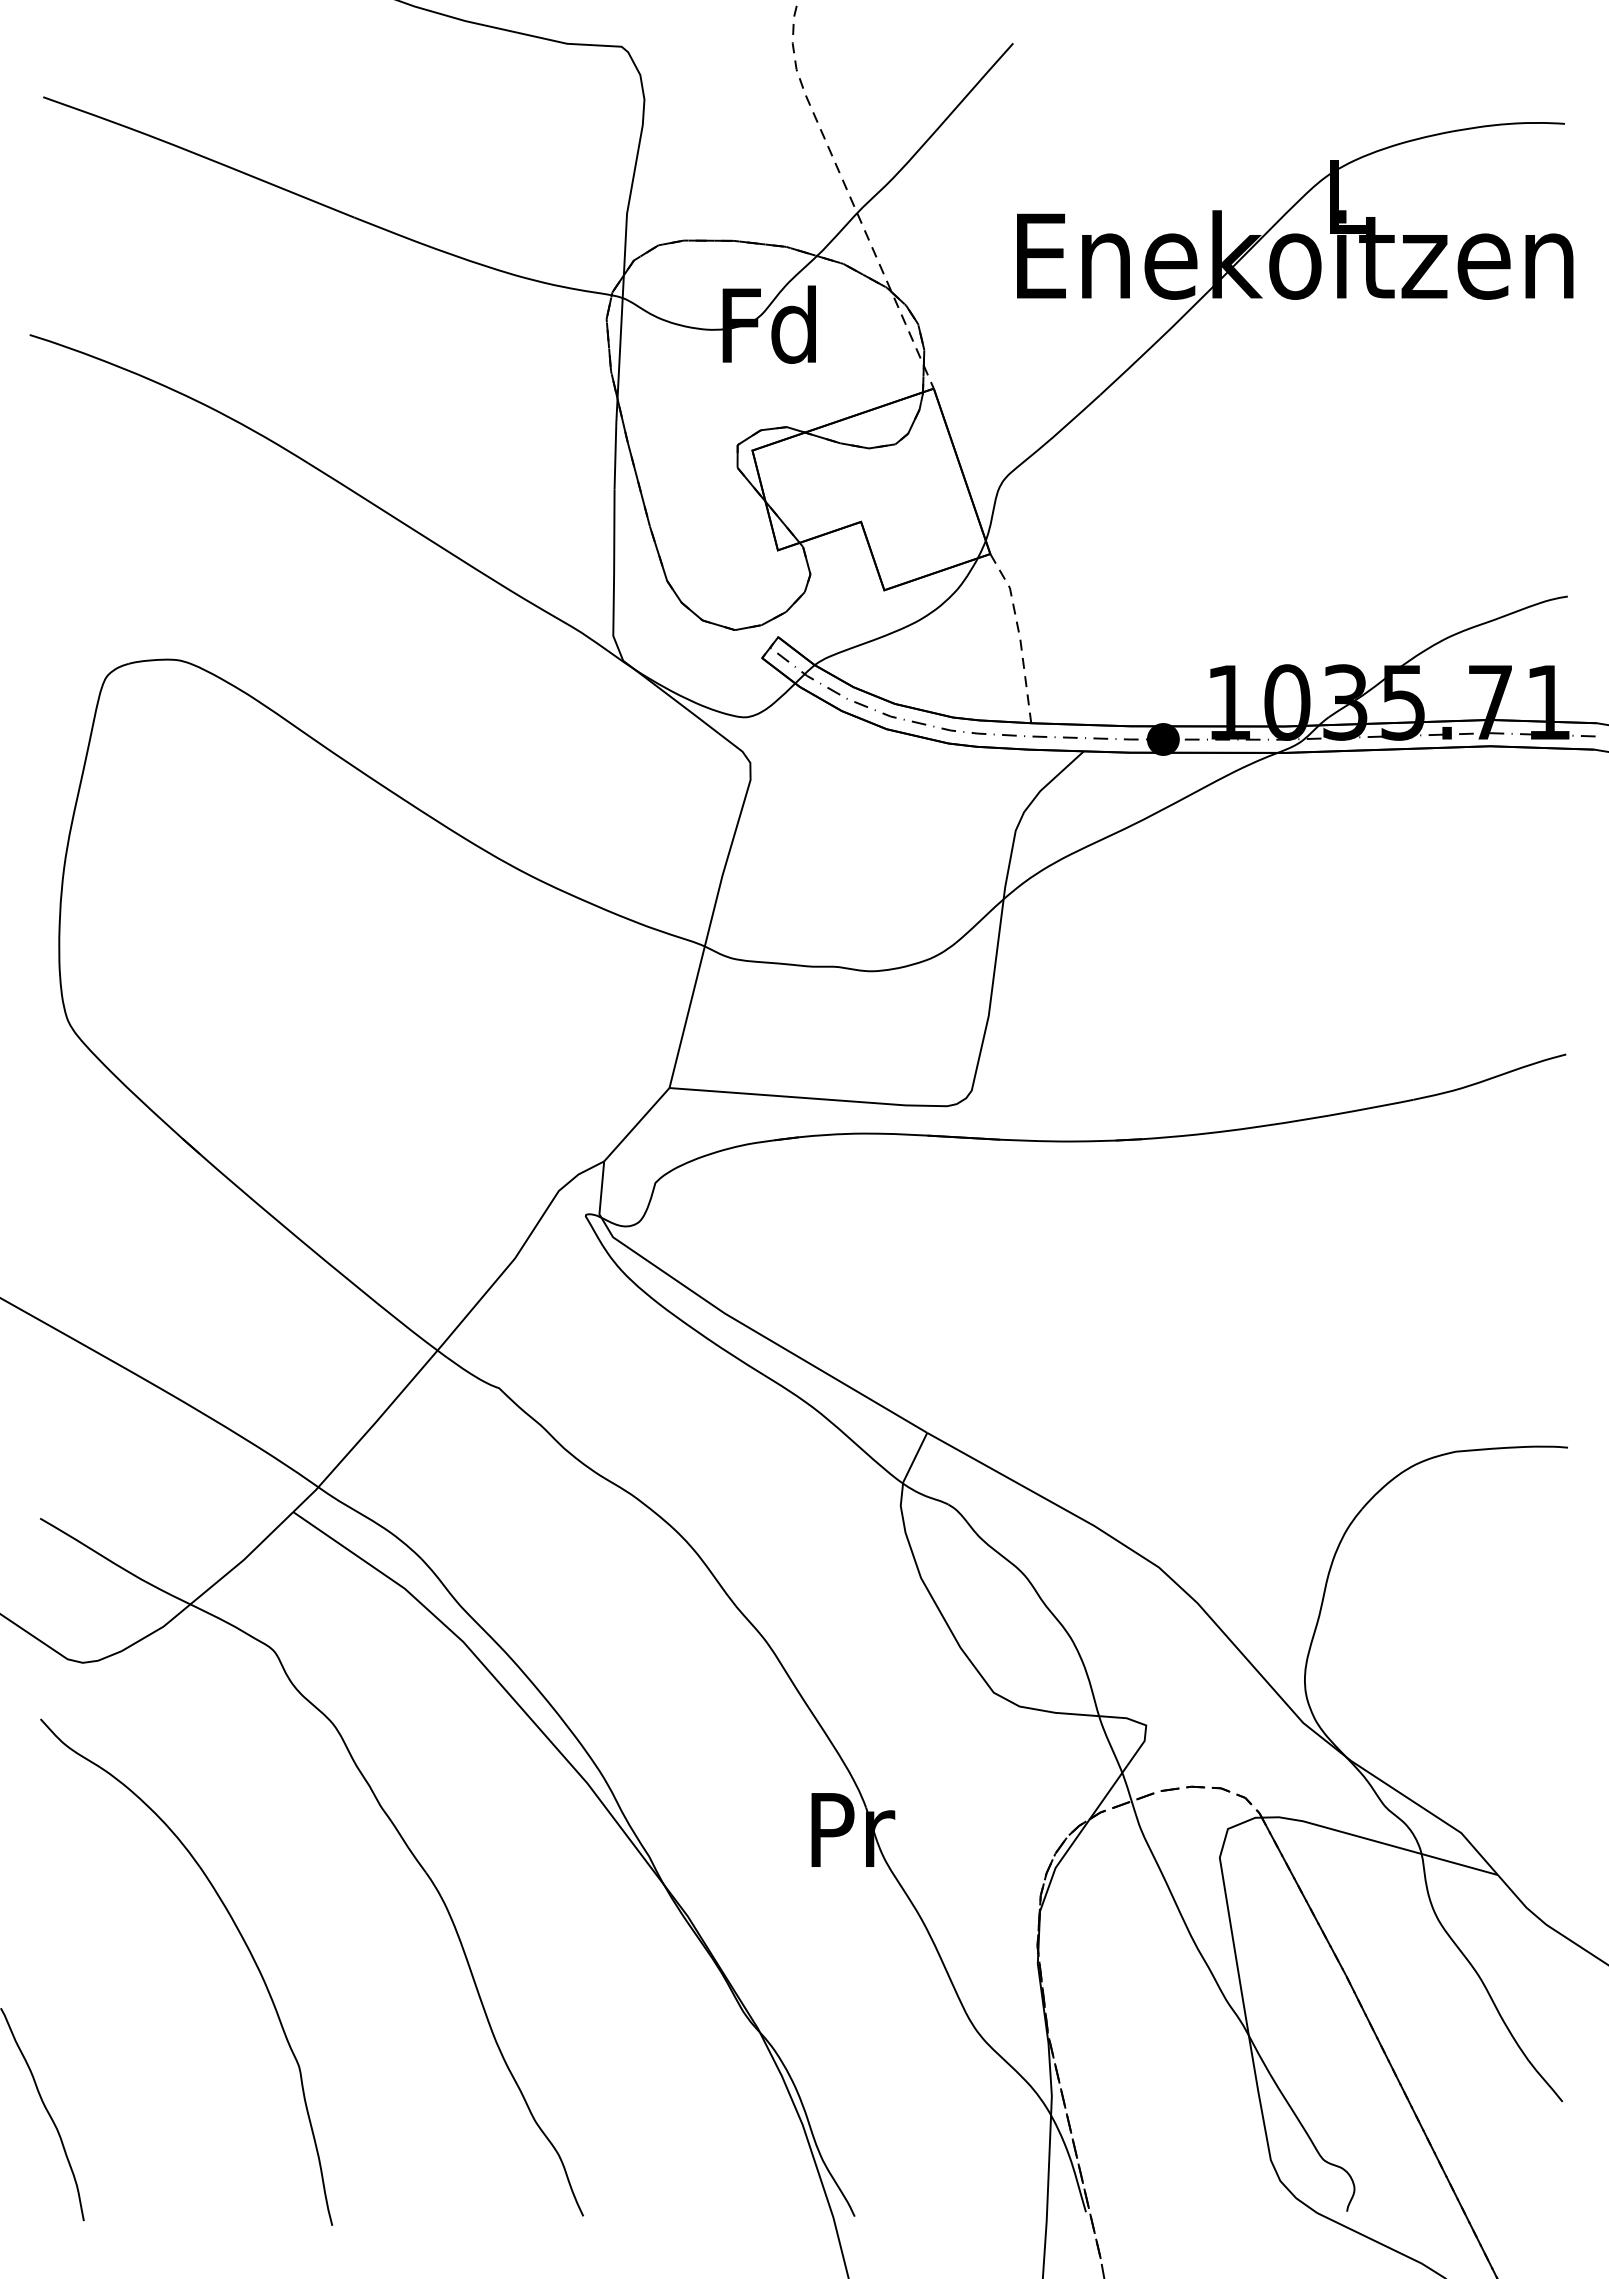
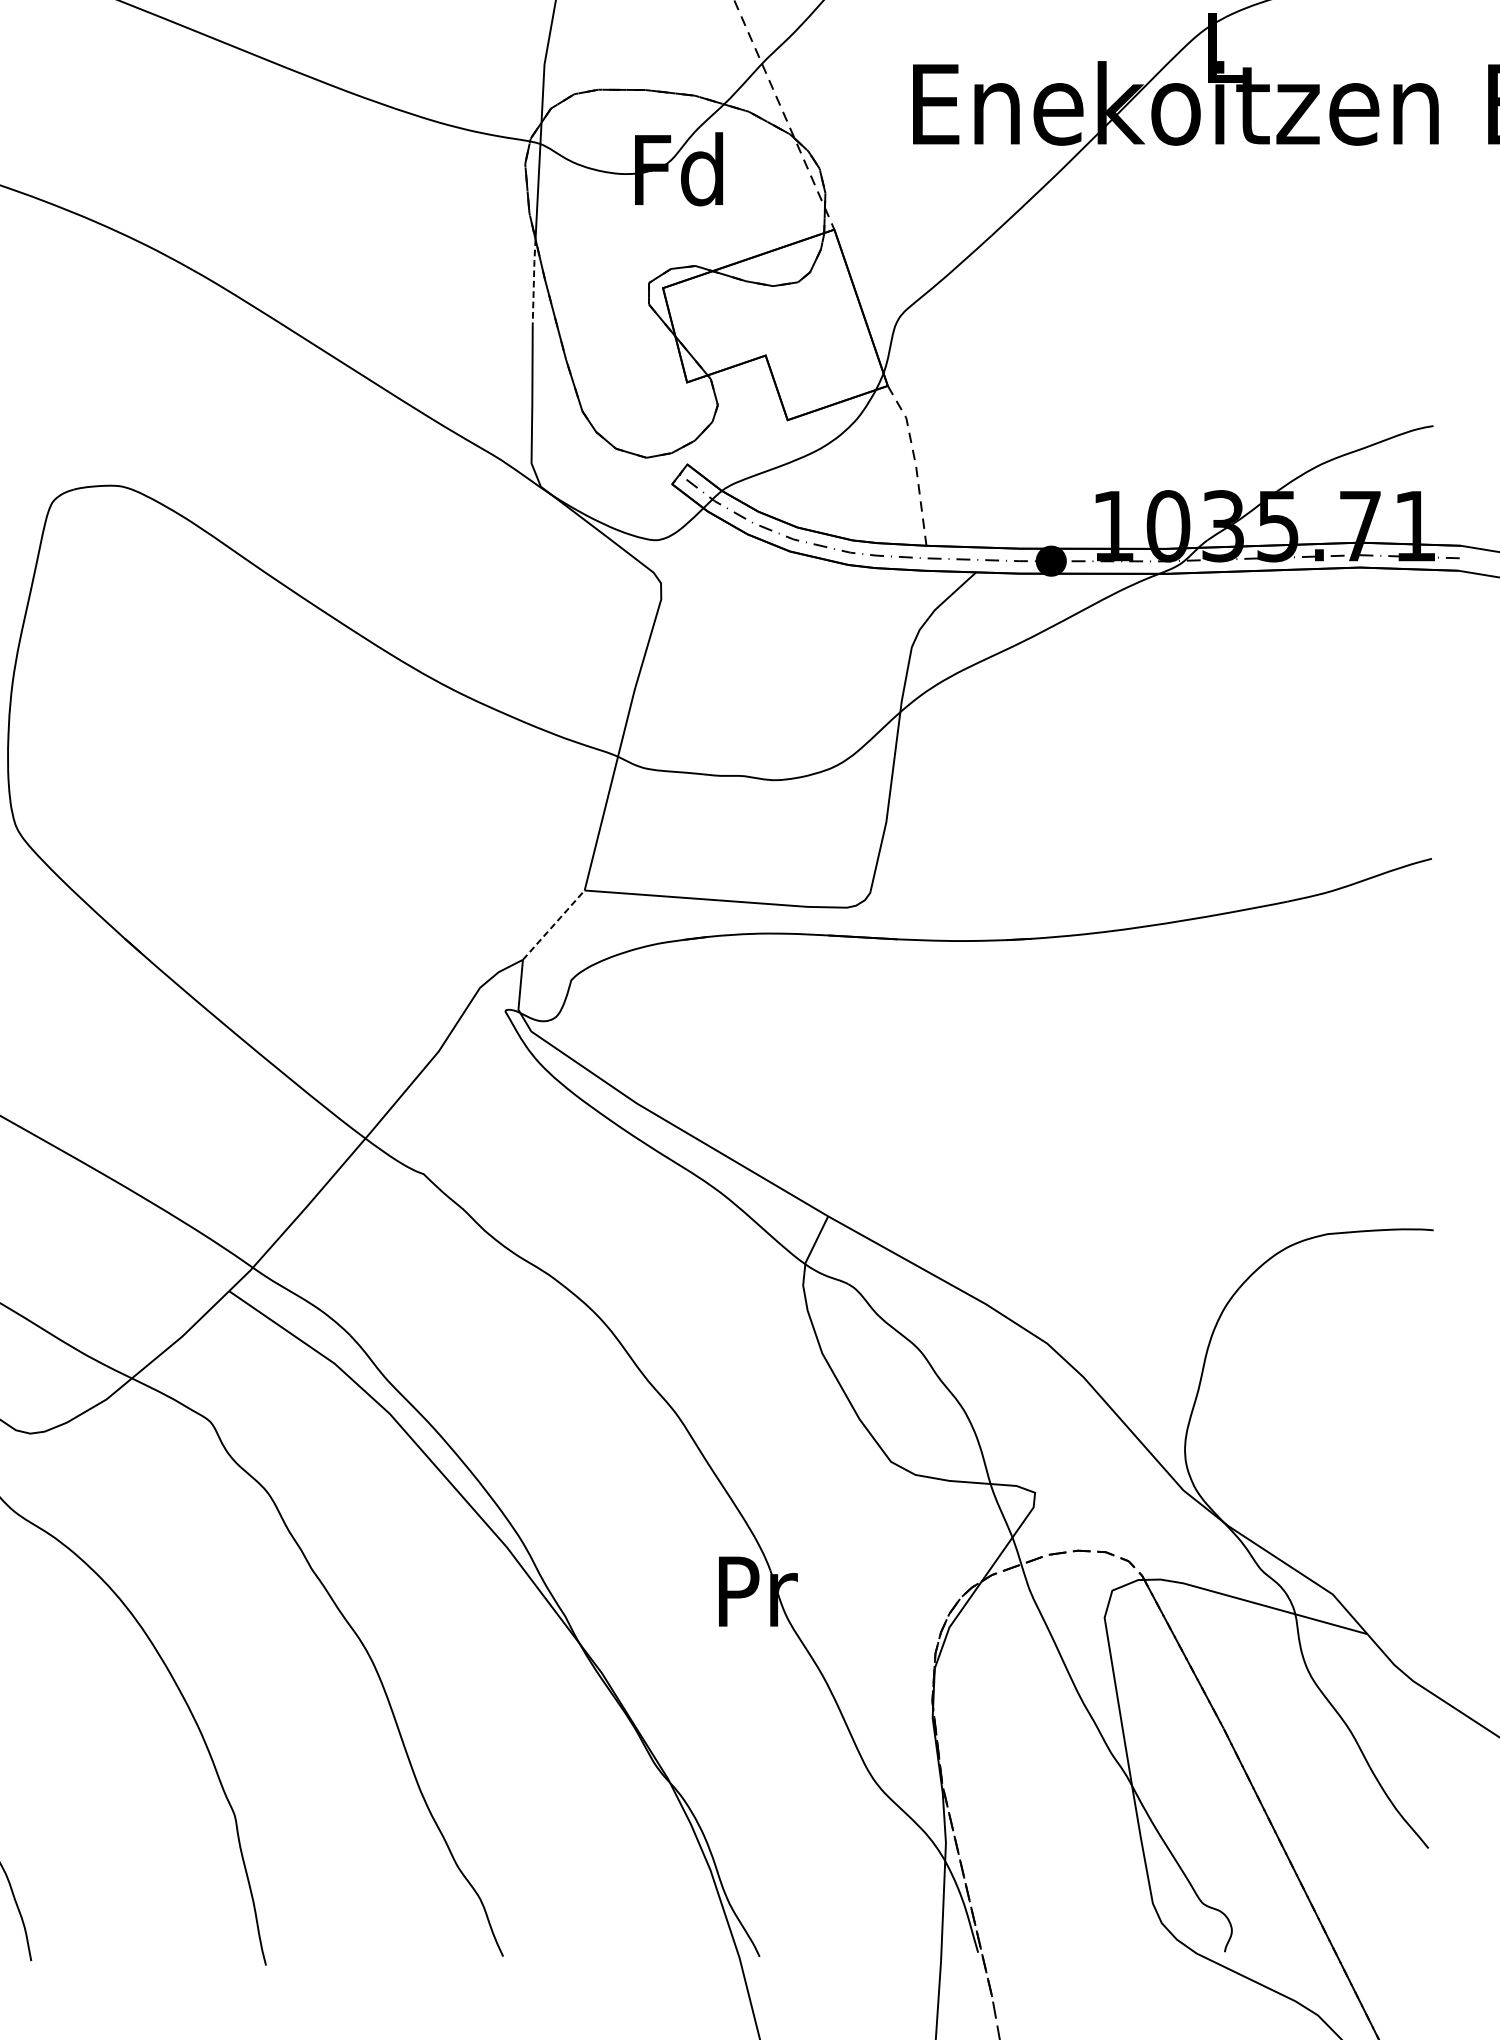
line: (615, 444) -> (533, 282), solid -> dashed
line: (637, 1124) -> (554, 924), solid -> dashed

